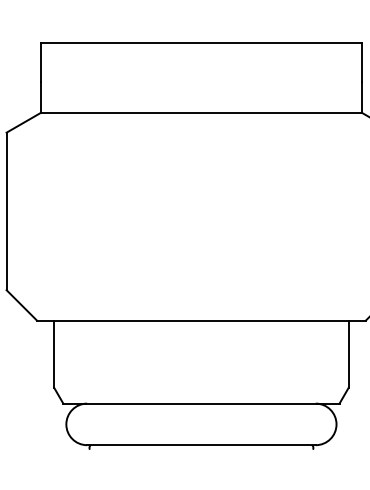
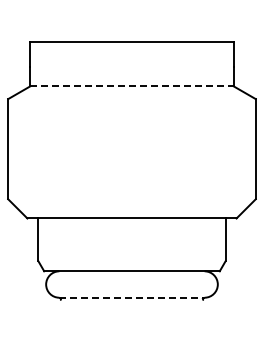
line: (202, 112) -> (132, 86), solid -> dashed
line: (202, 444) -> (132, 297), solid -> dashed

